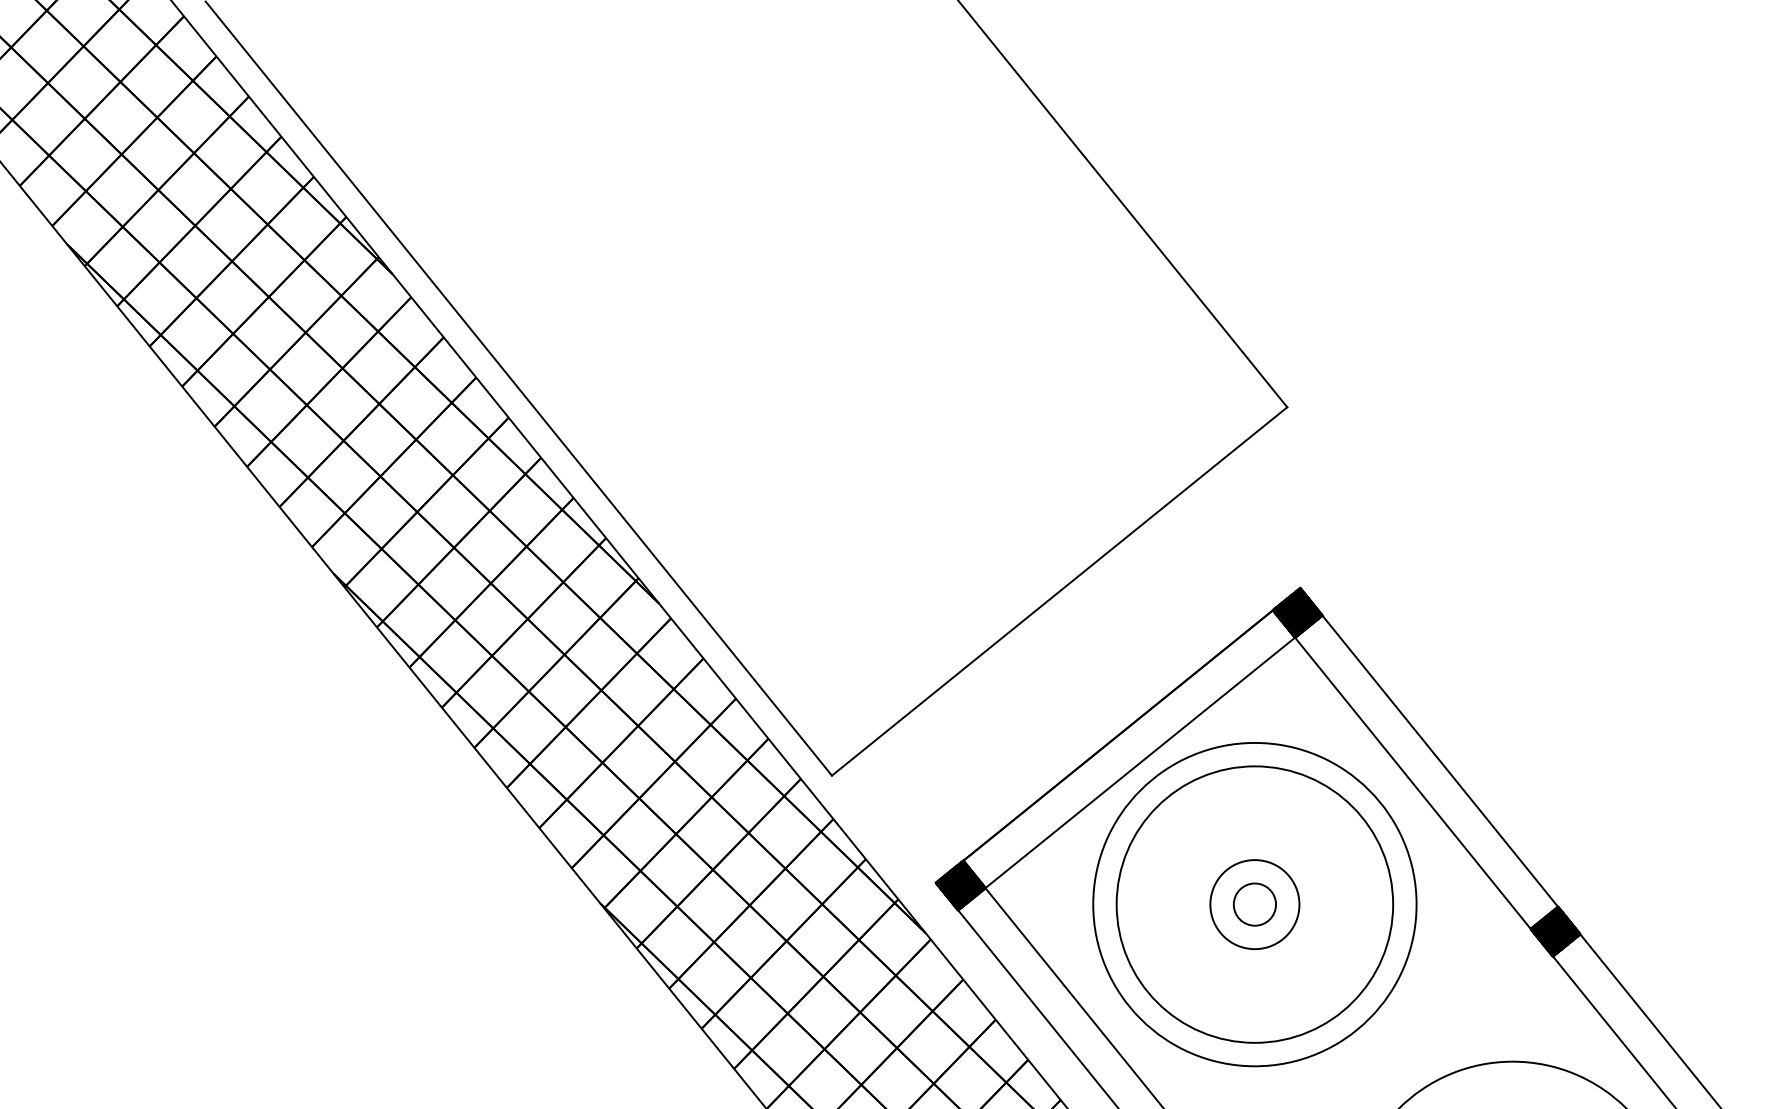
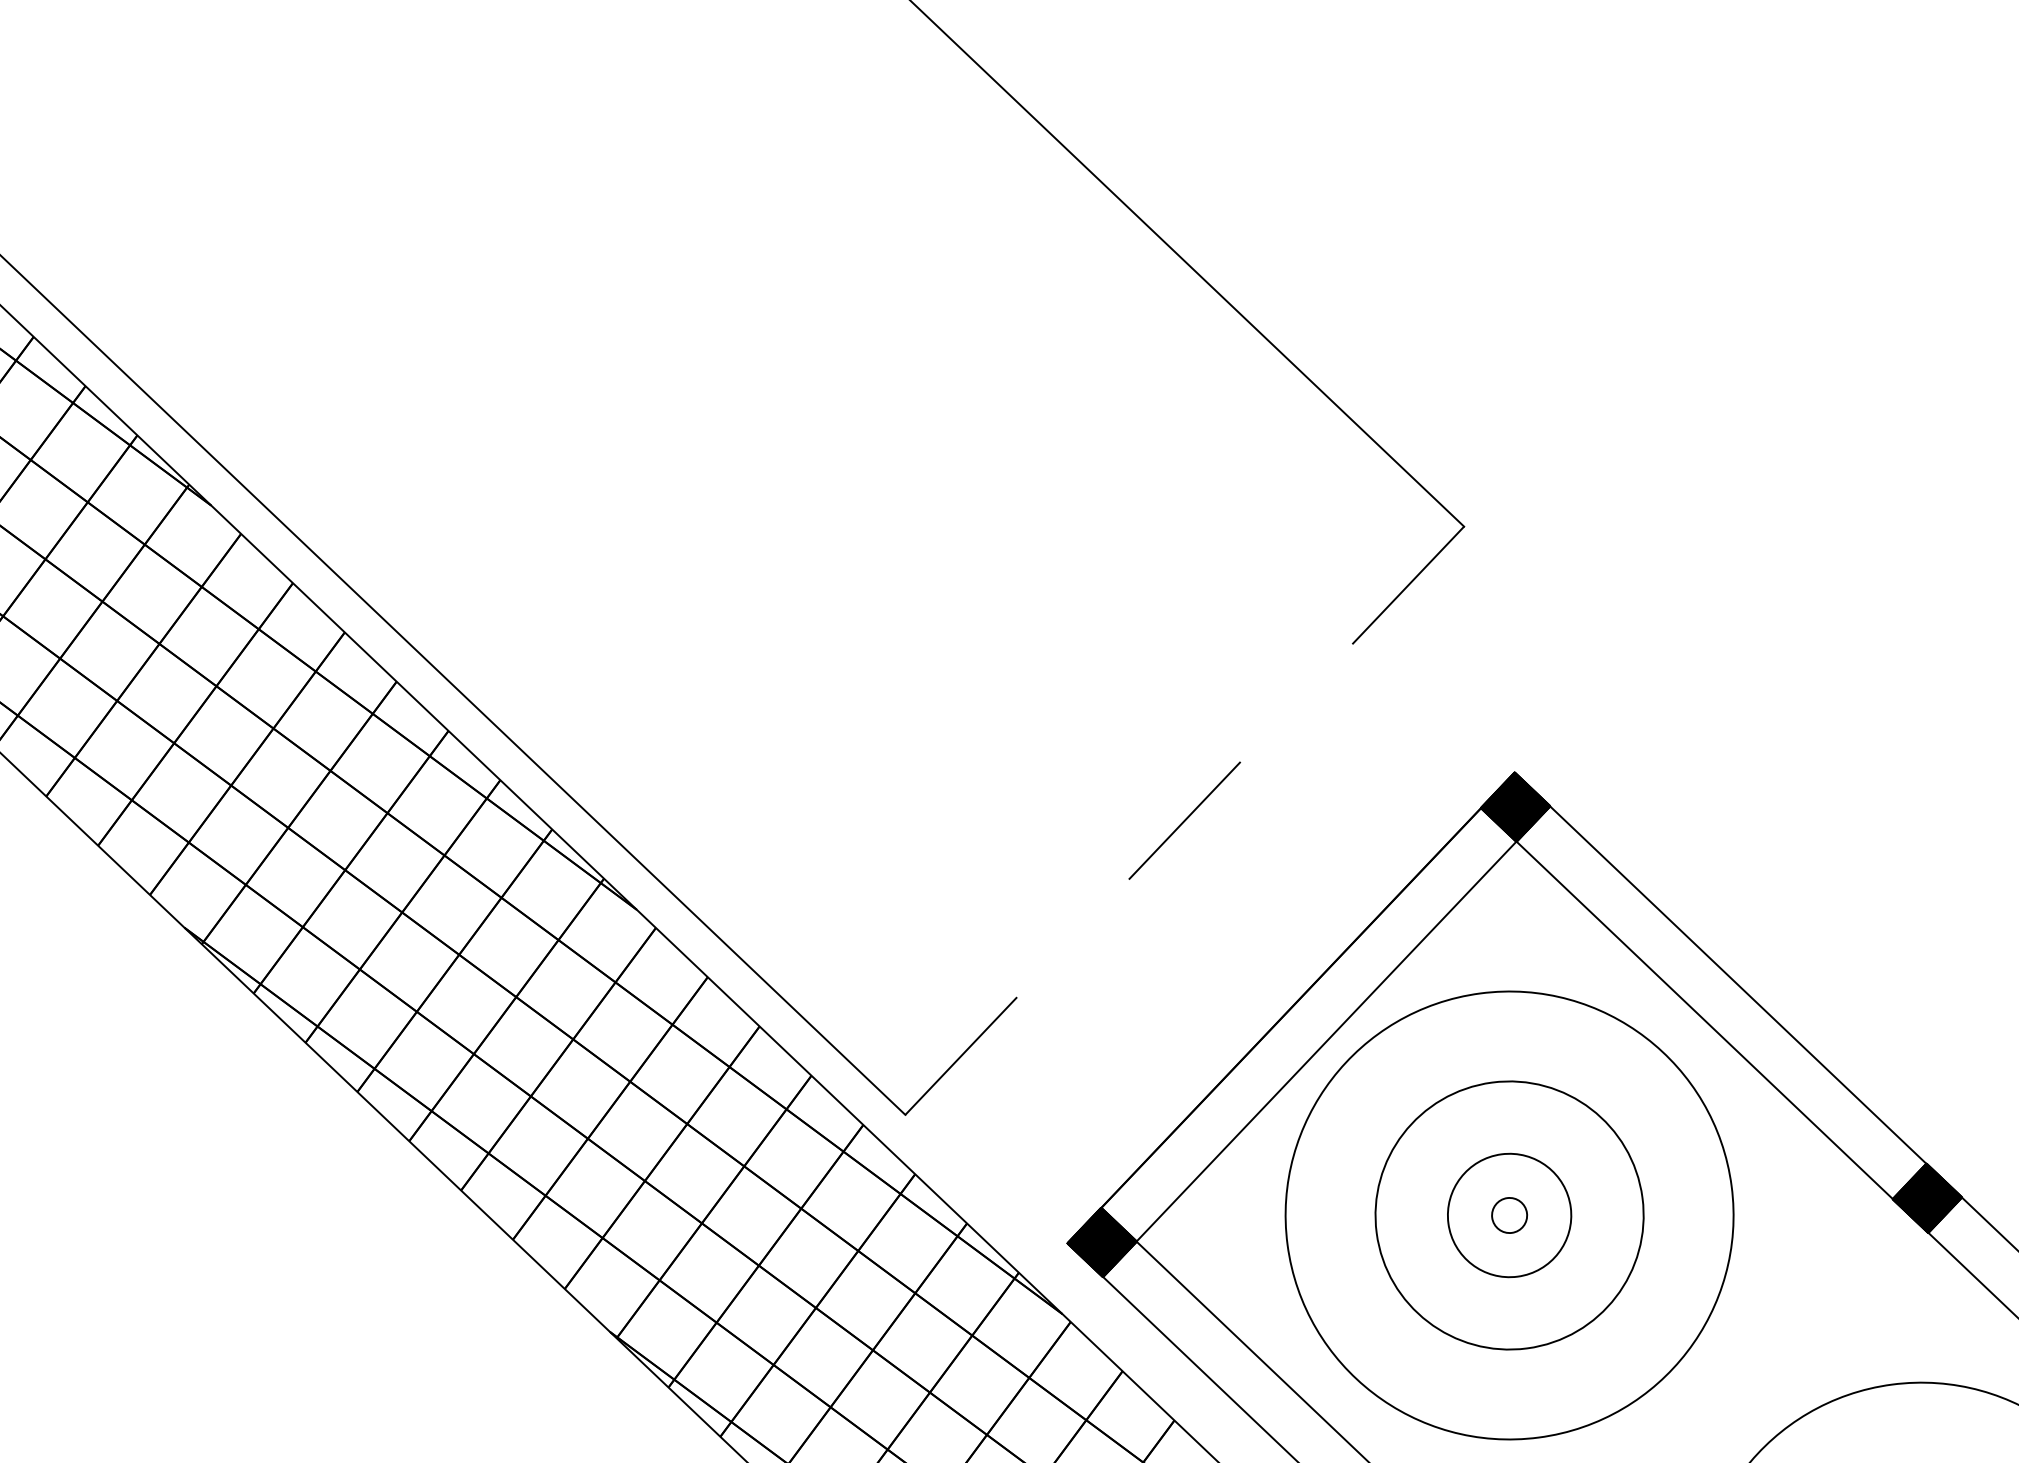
line: (1059, 591) -> (1184, 820), solid -> dashed
circle: (1254, 904) -> (1509, 1215), size x0.6
circle: (1254, 904) -> (1509, 1215), size x0.7

